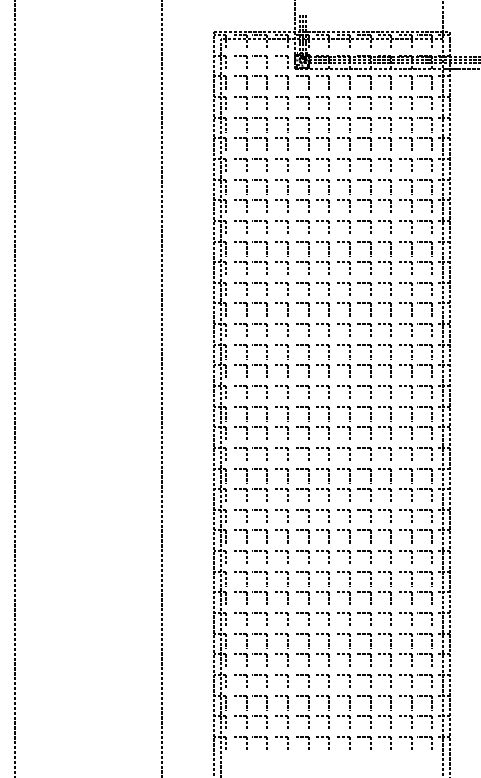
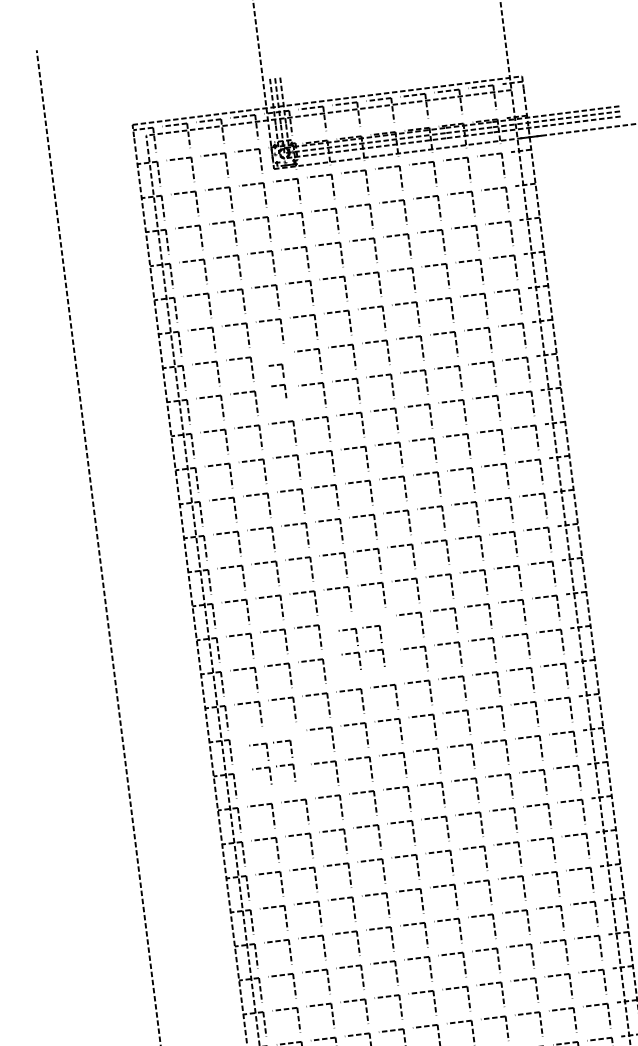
part: (281, 195) -> (277, 380), size x0.6
part: (312, 360) -> (362, 646), size x0.7
part: (250, 422) -> (272, 761), size x0.7

